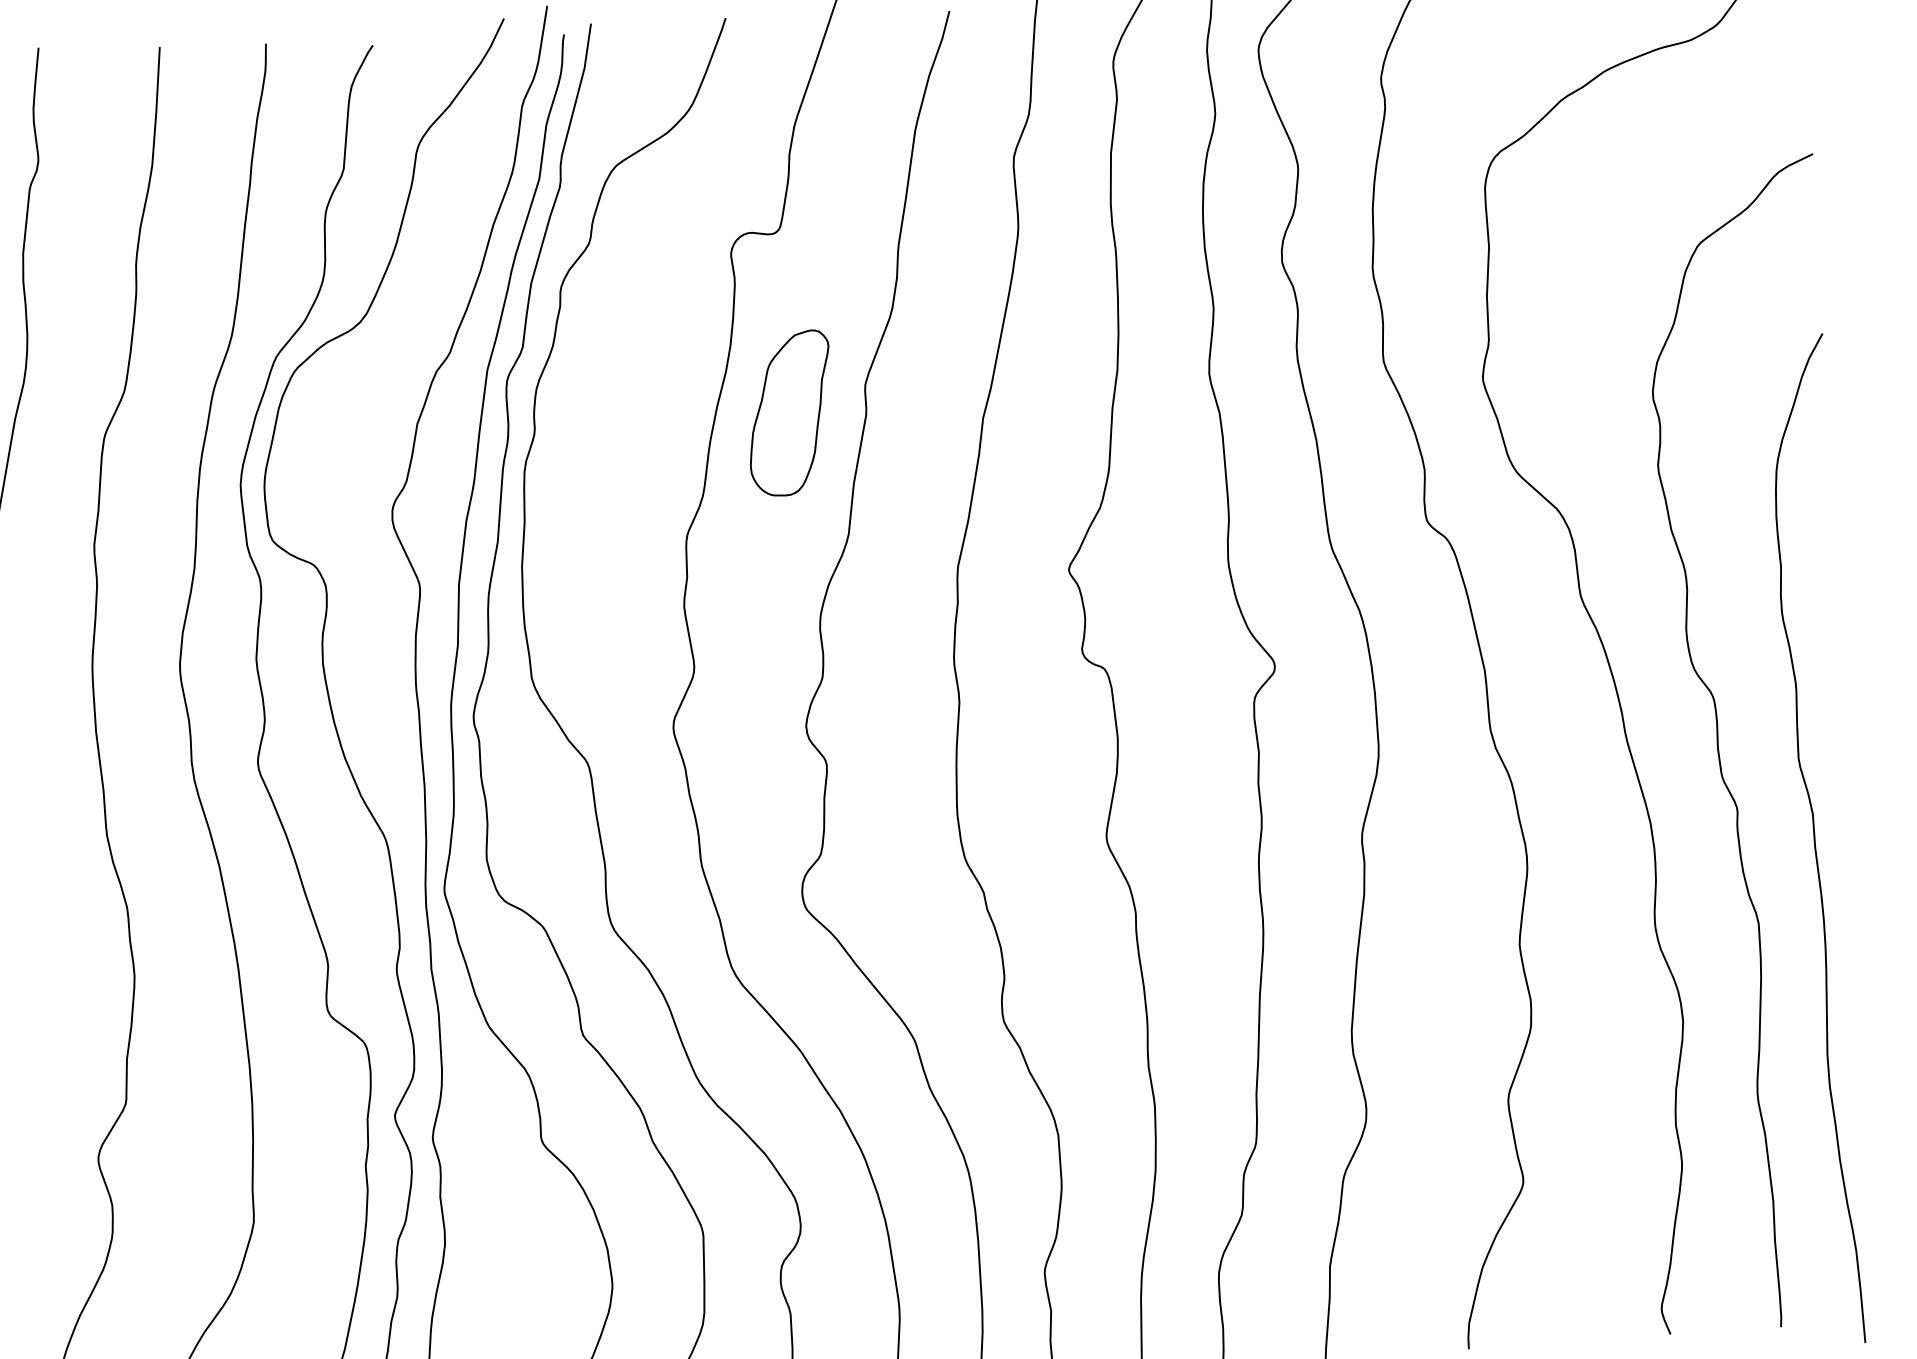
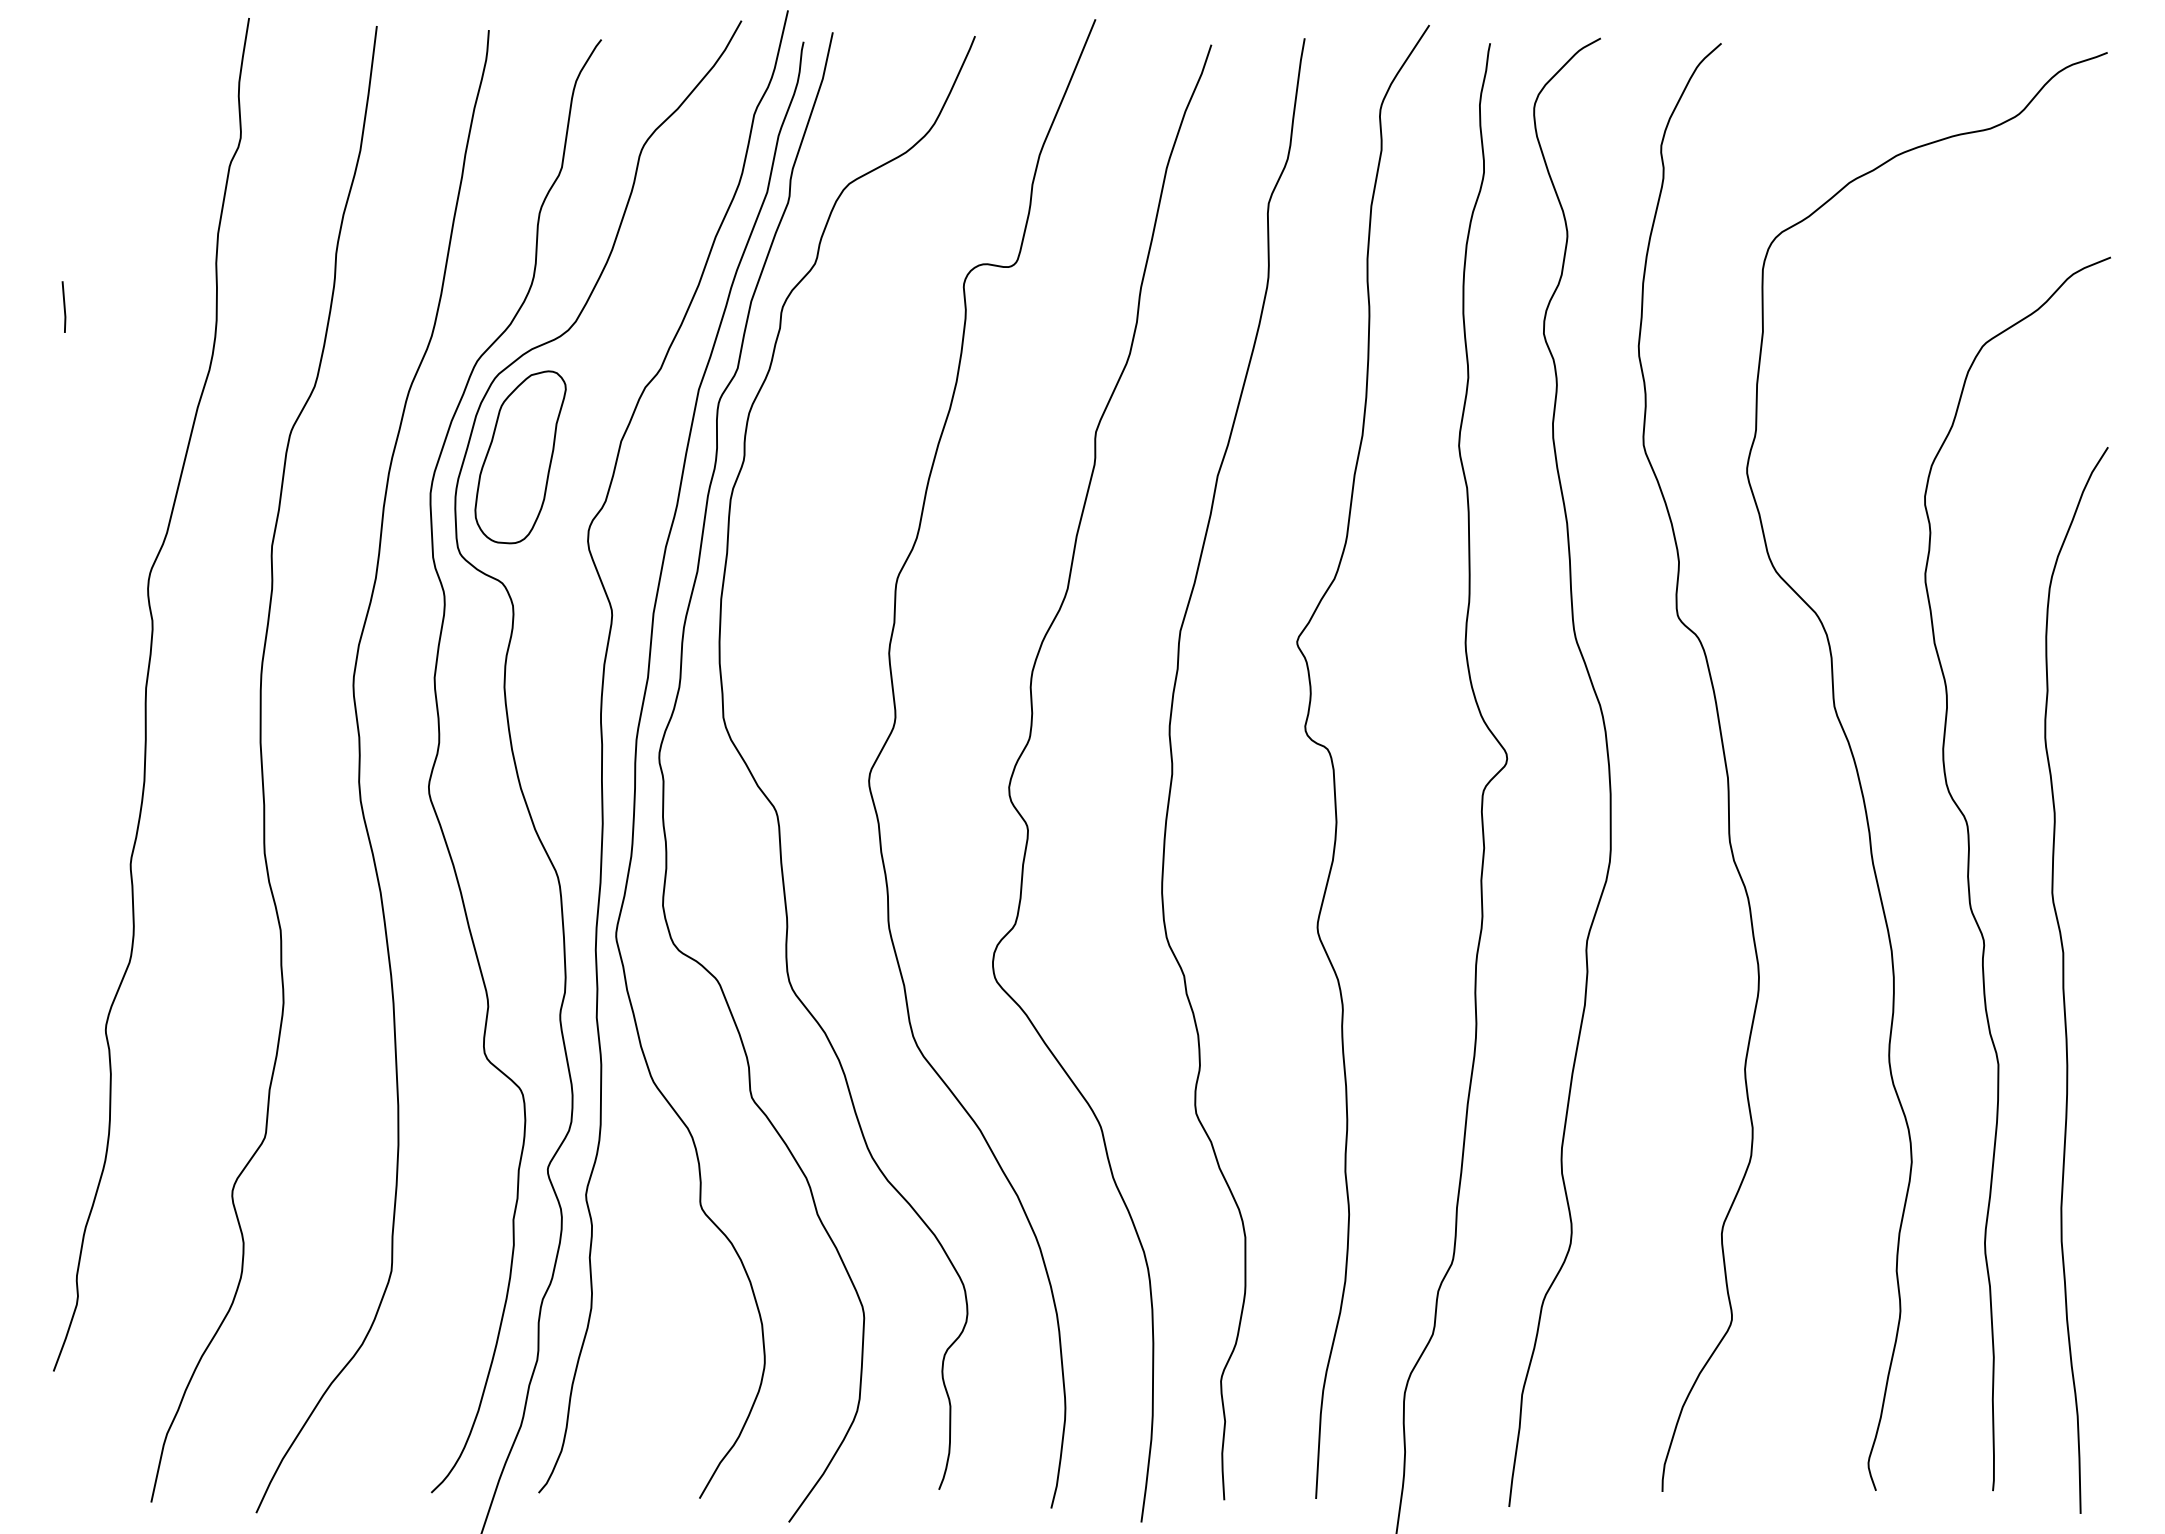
part: (790, 413) -> (520, 457), moved

